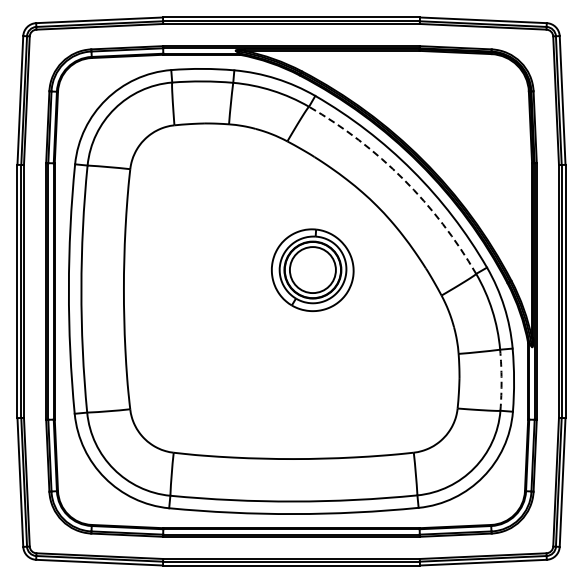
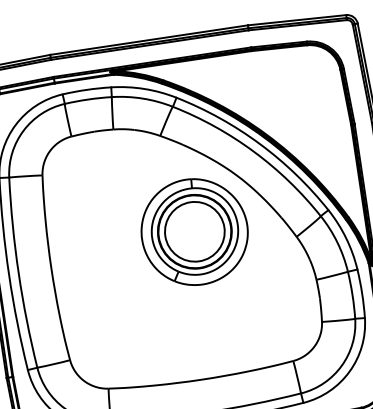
arc: (403, 179) -> (253, 151), dashed -> solid
part: (312, 270) -> (194, 232), size x1.67
arc: (501, 380) -> (352, 295), dashed -> solid

